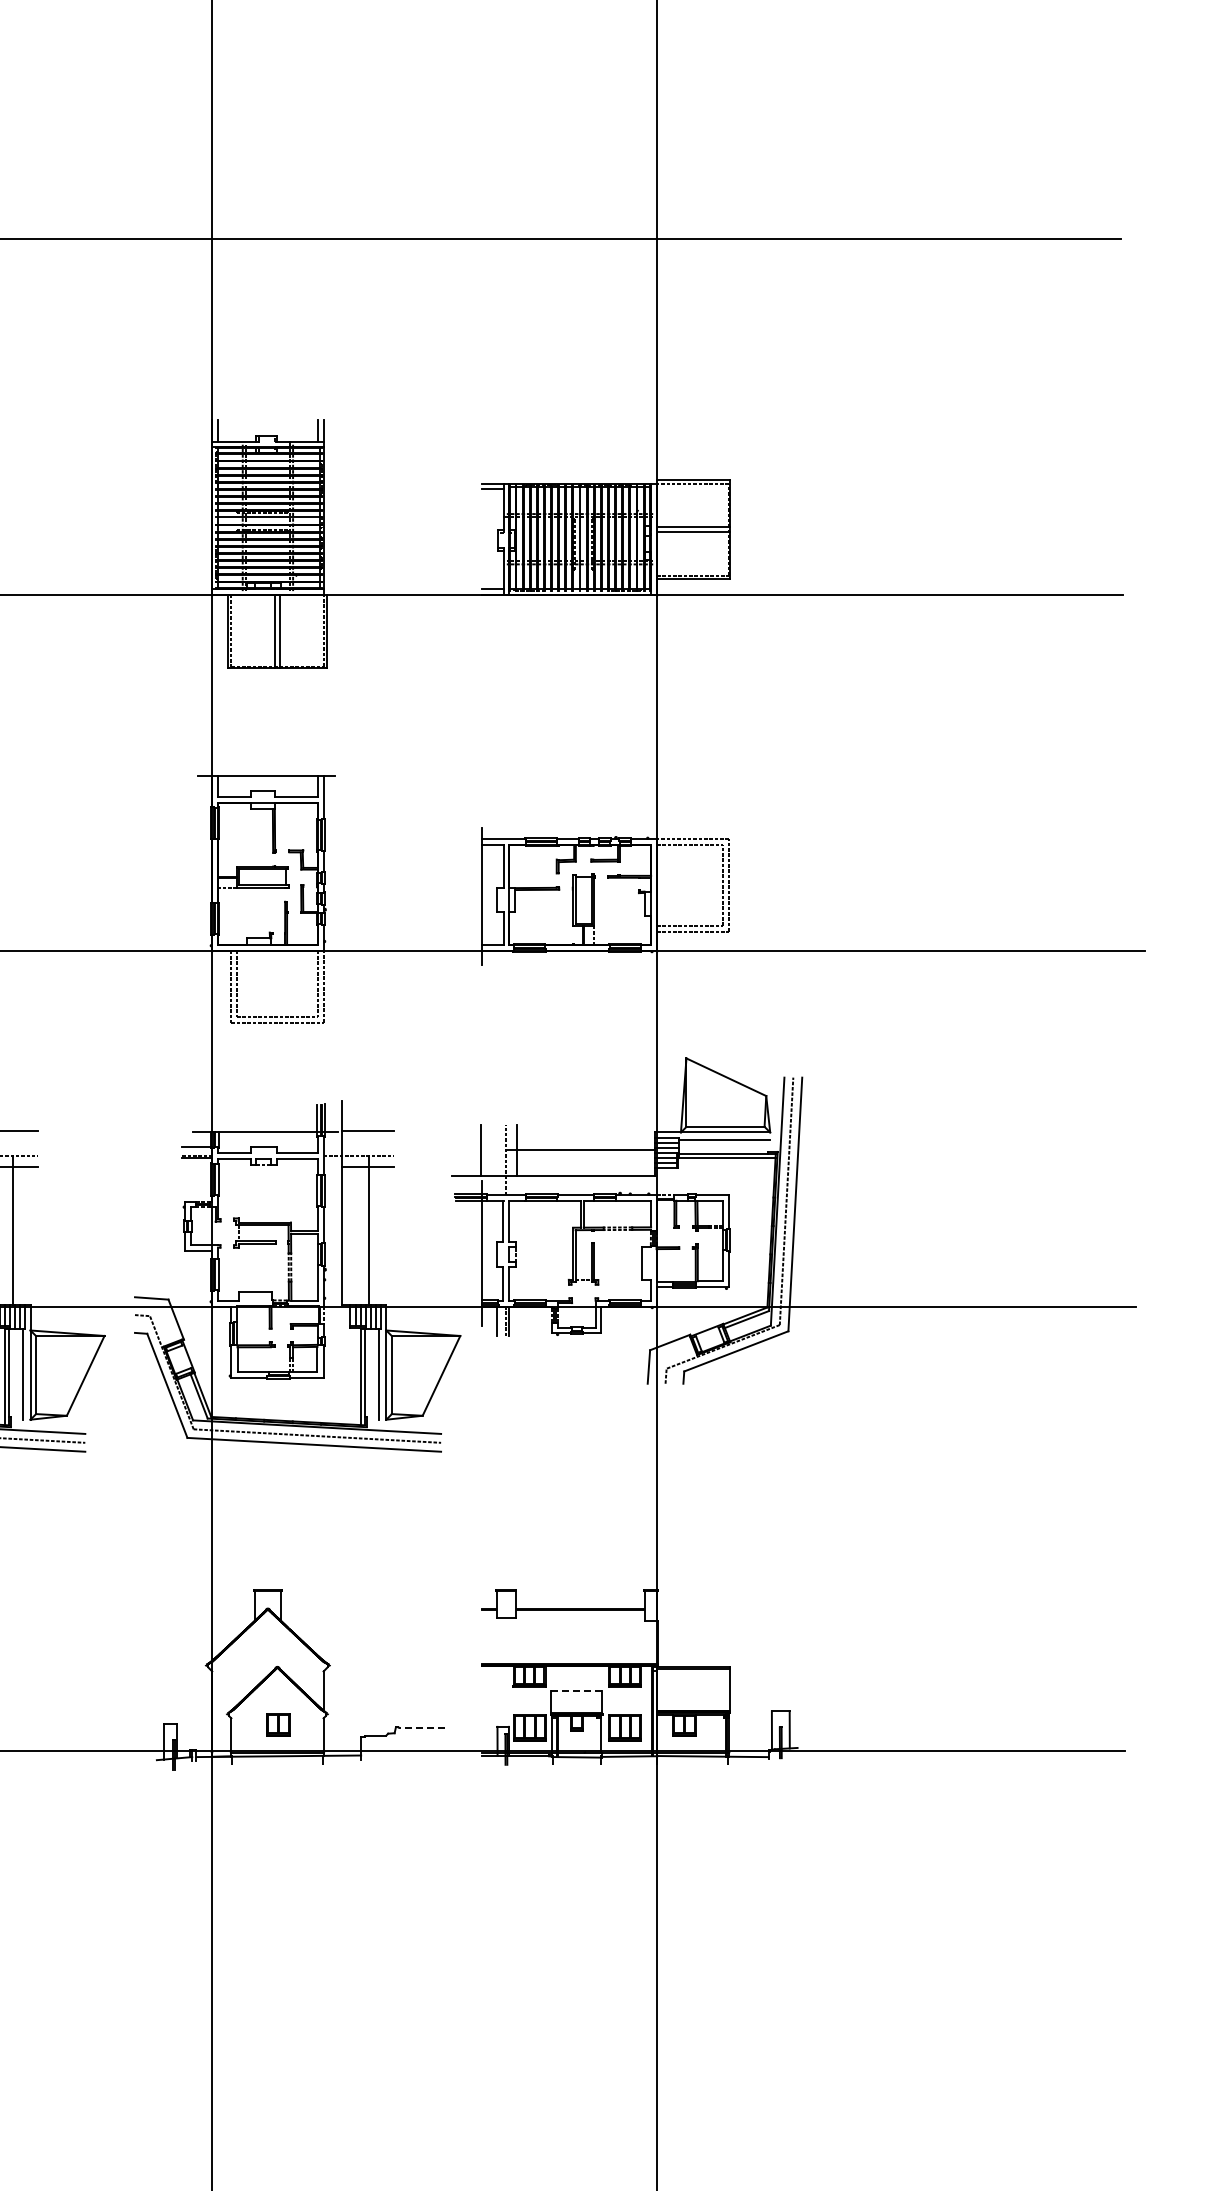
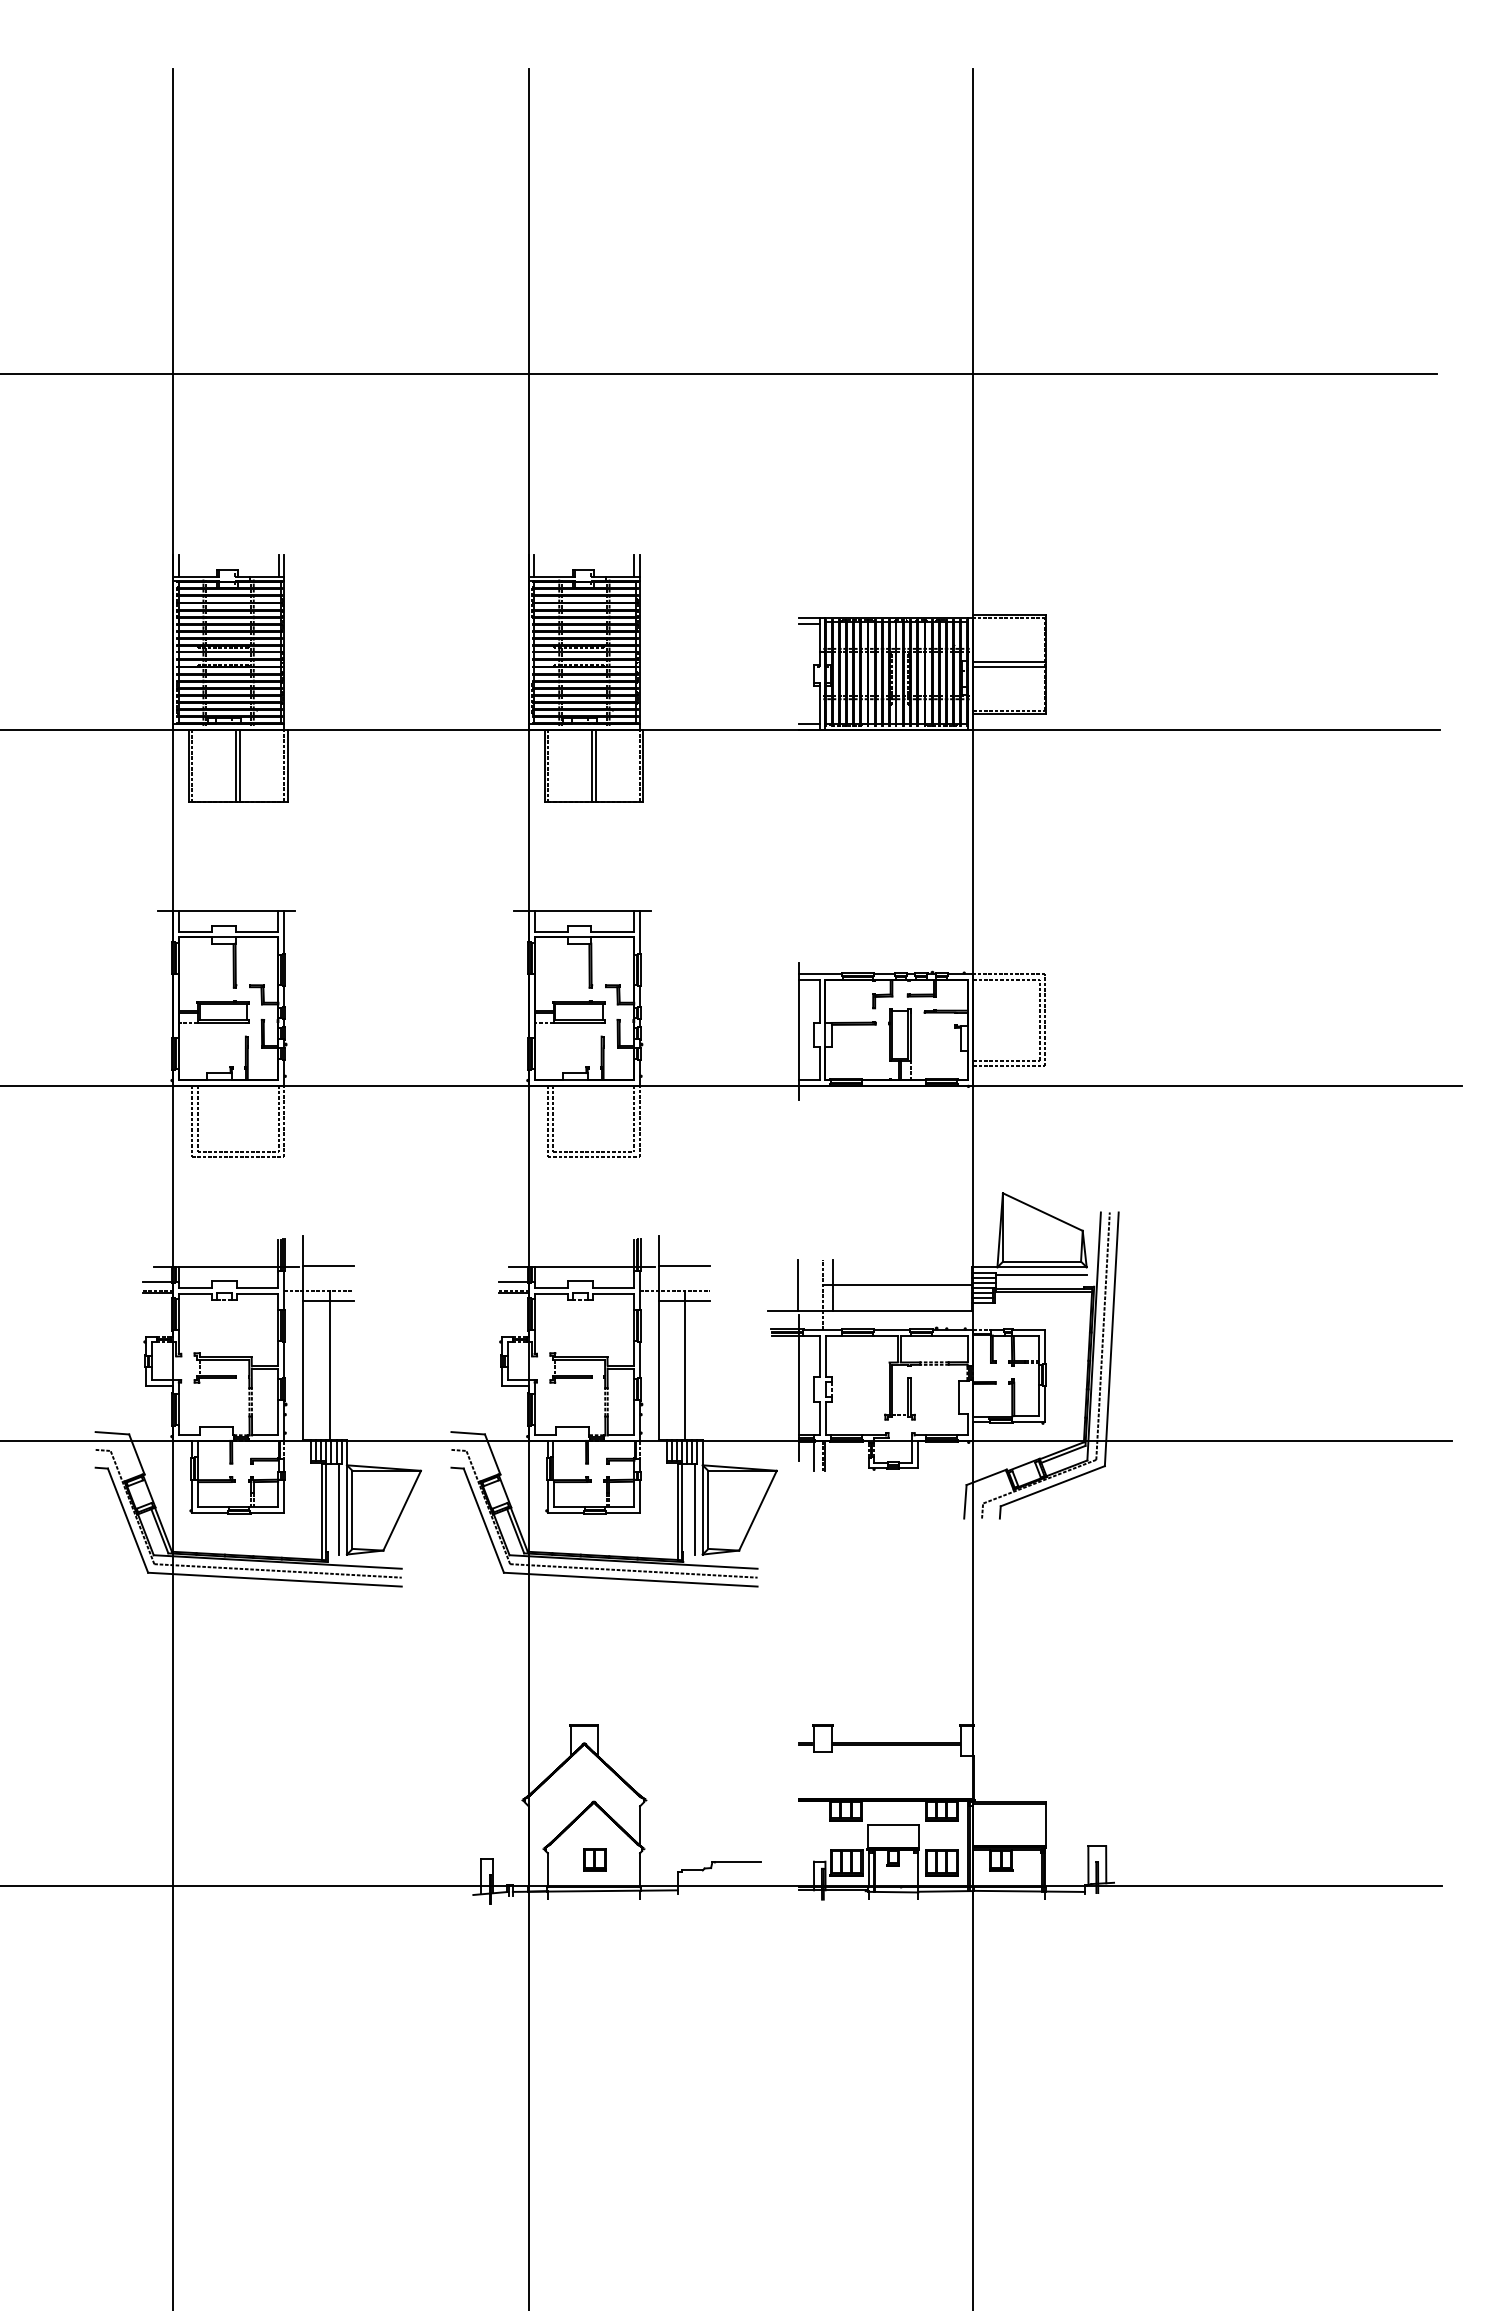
line: (577, 1690) -> (893, 1825), dashed -> solid
line: (421, 1727) -> (737, 1862), dashed -> solid

